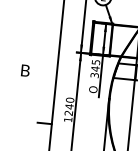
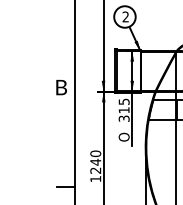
text: (94, 68) -> (123, 109), 345 -> 315
text: (25, 70) -> (61, 87), moved

